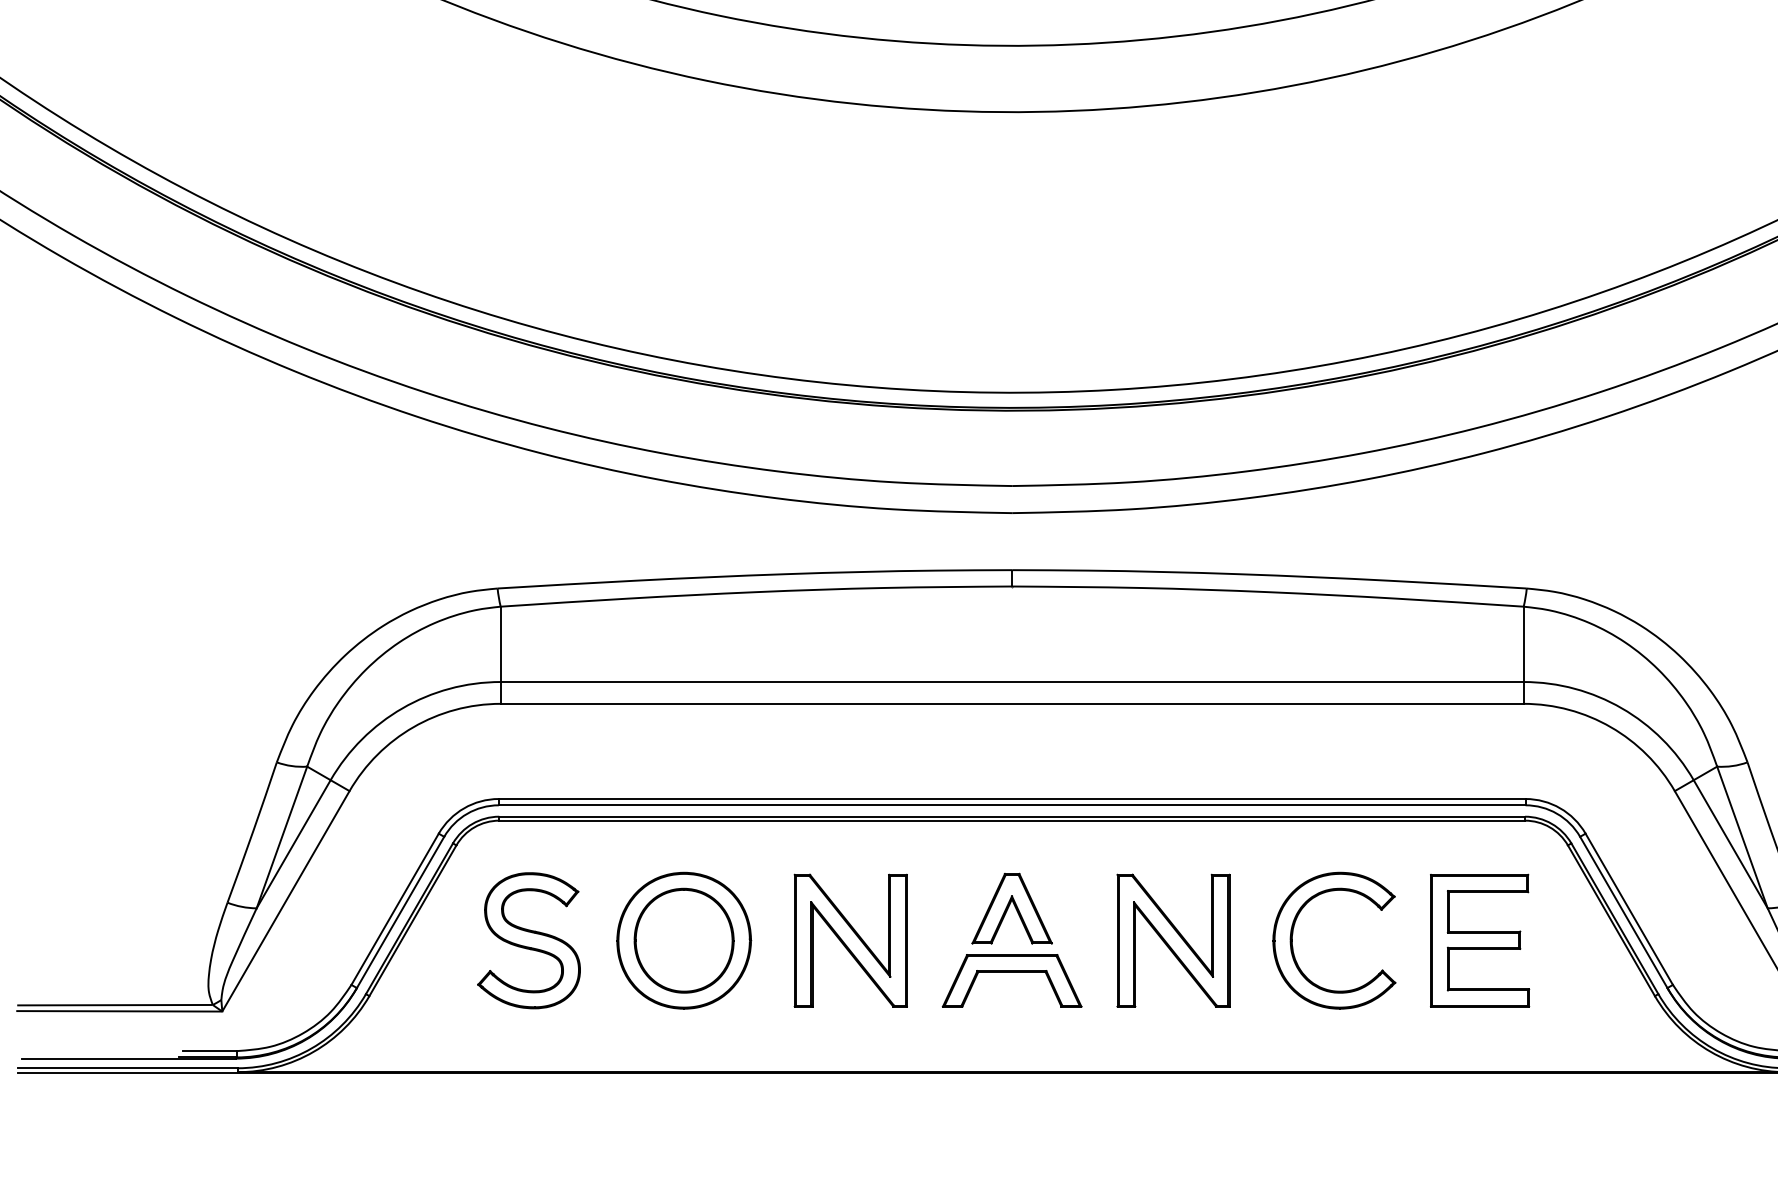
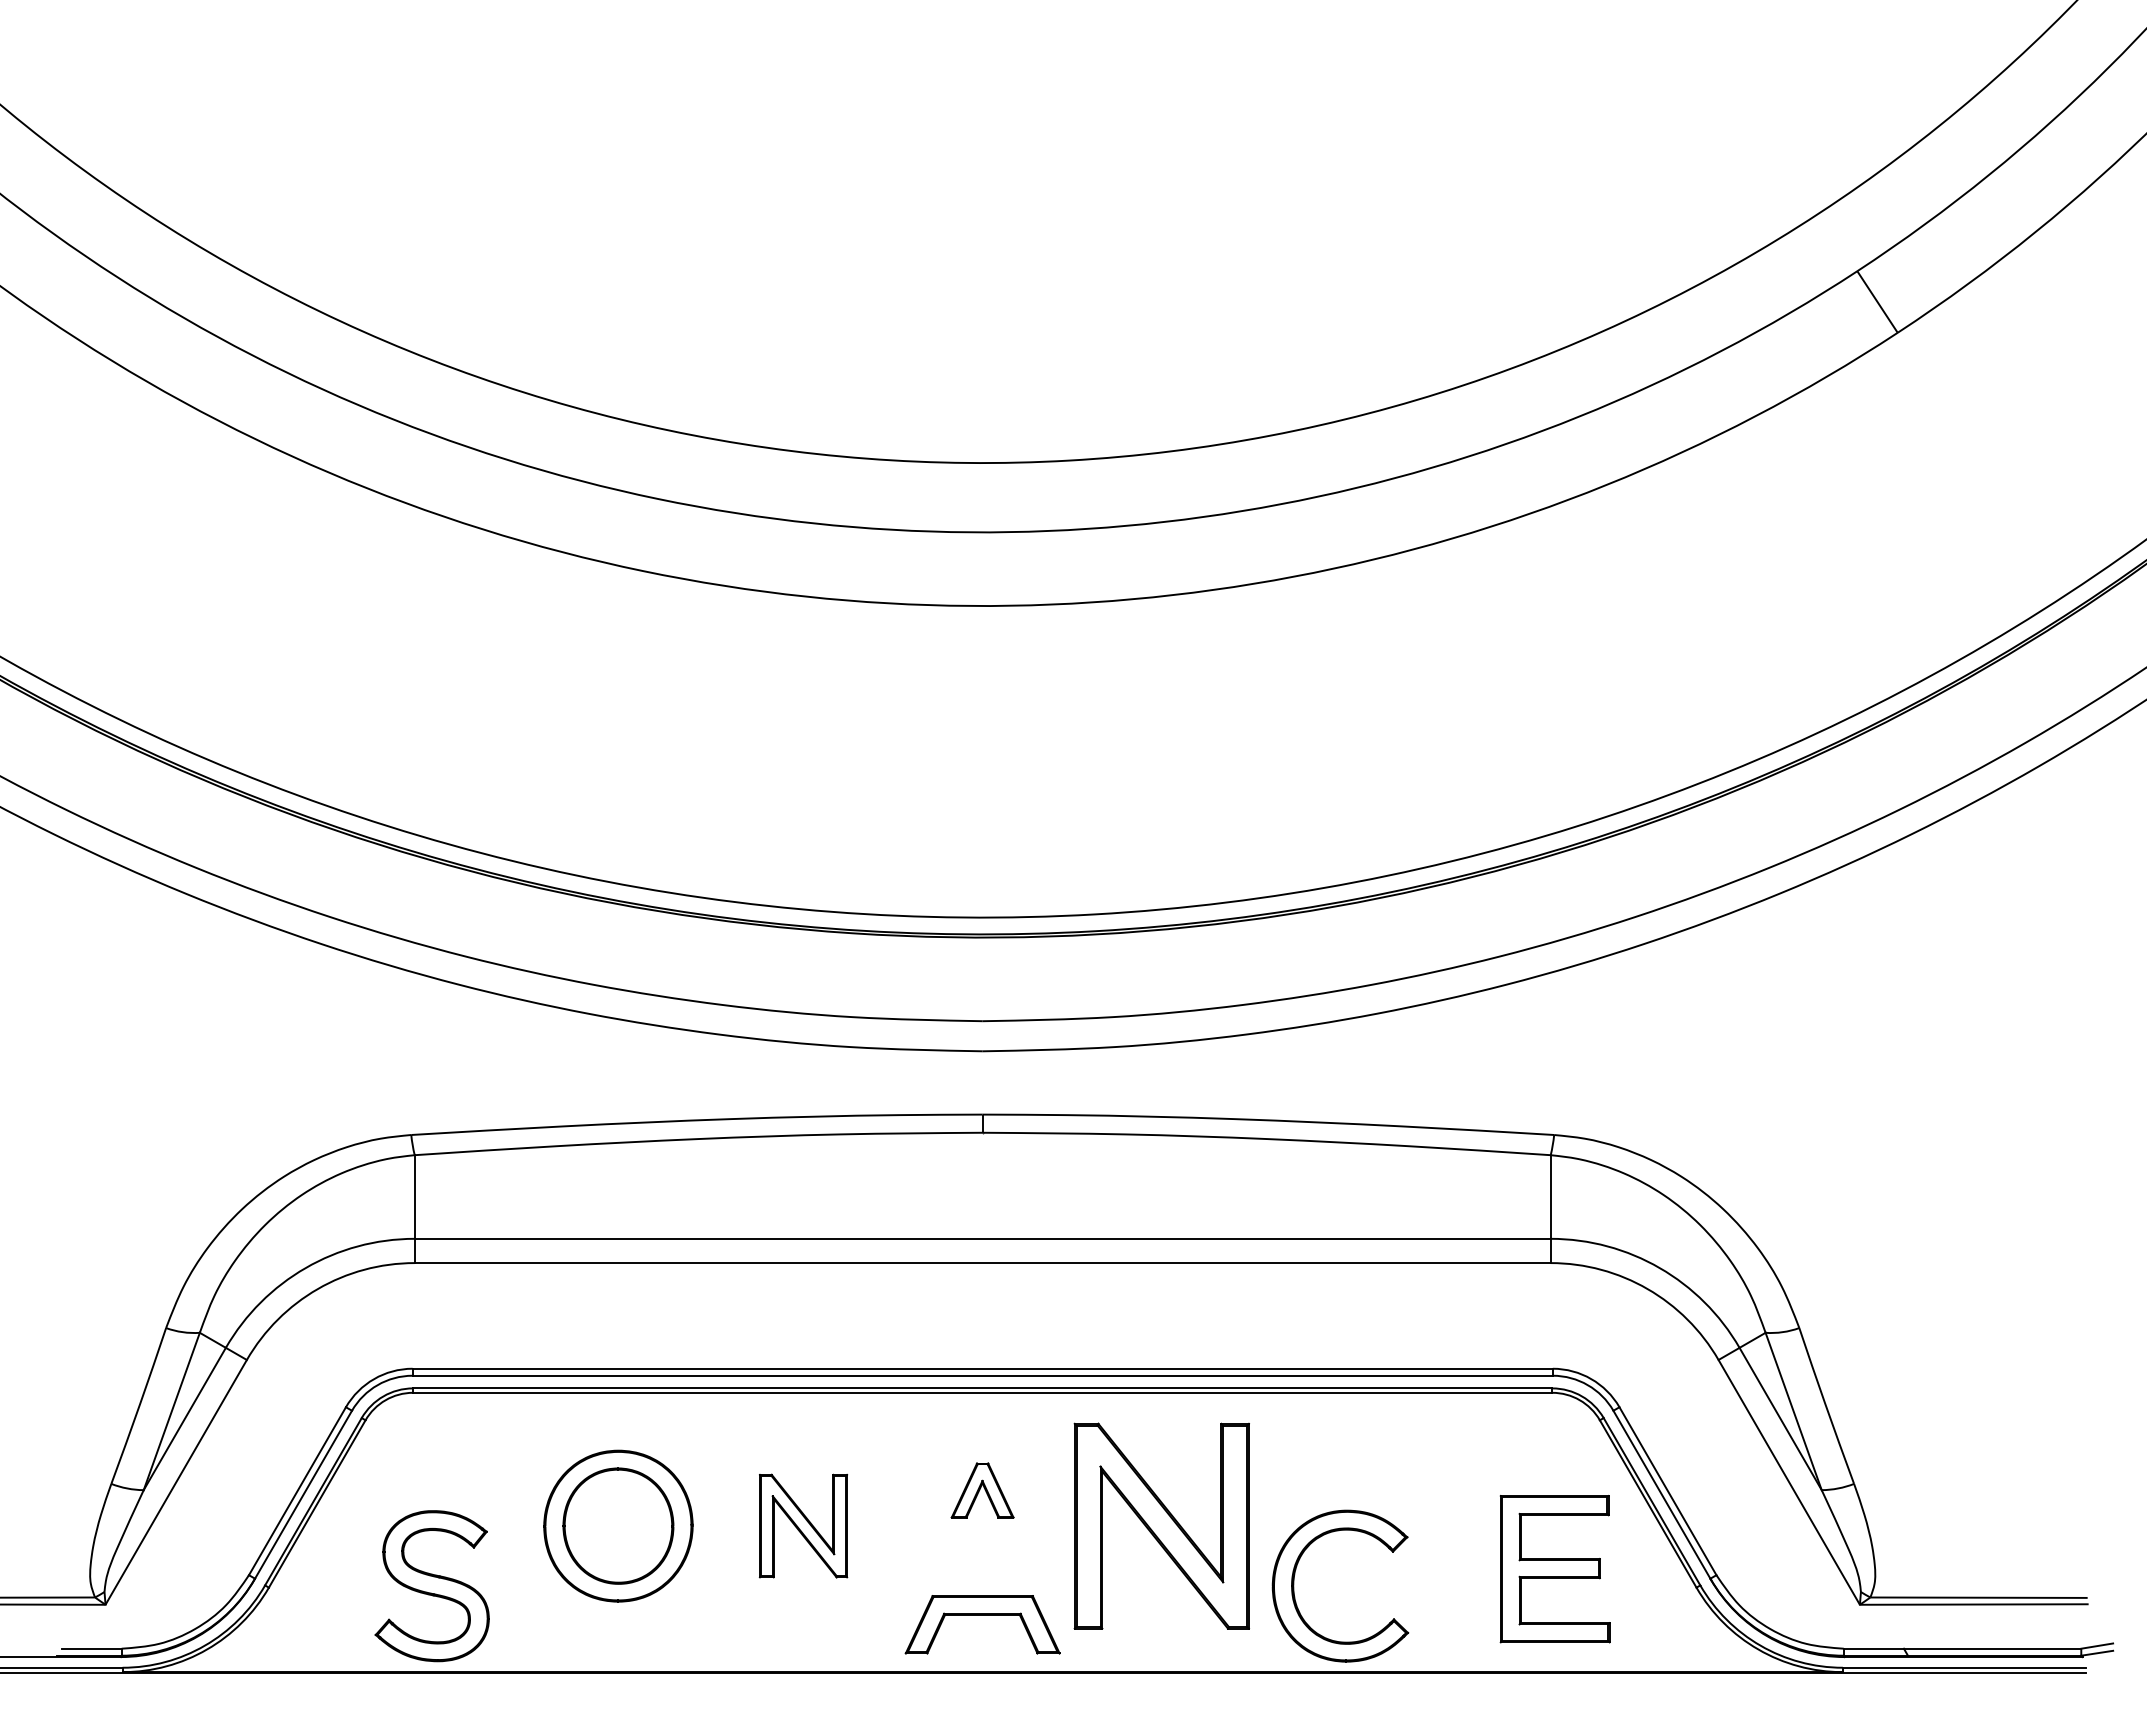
part: (1011, 908) -> (982, 1490), size x0.7
part: (850, 940) -> (803, 1525), size x0.7
part: (1173, 940) -> (1161, 1525), size x1.4
part: (1292, 940) -> (1294, 1585), moved
part: (528, 941) -> (431, 1586), moved
part: (1479, 941) -> (1554, 1569), moved
part: (1011, 972) -> (982, 1615), moved

